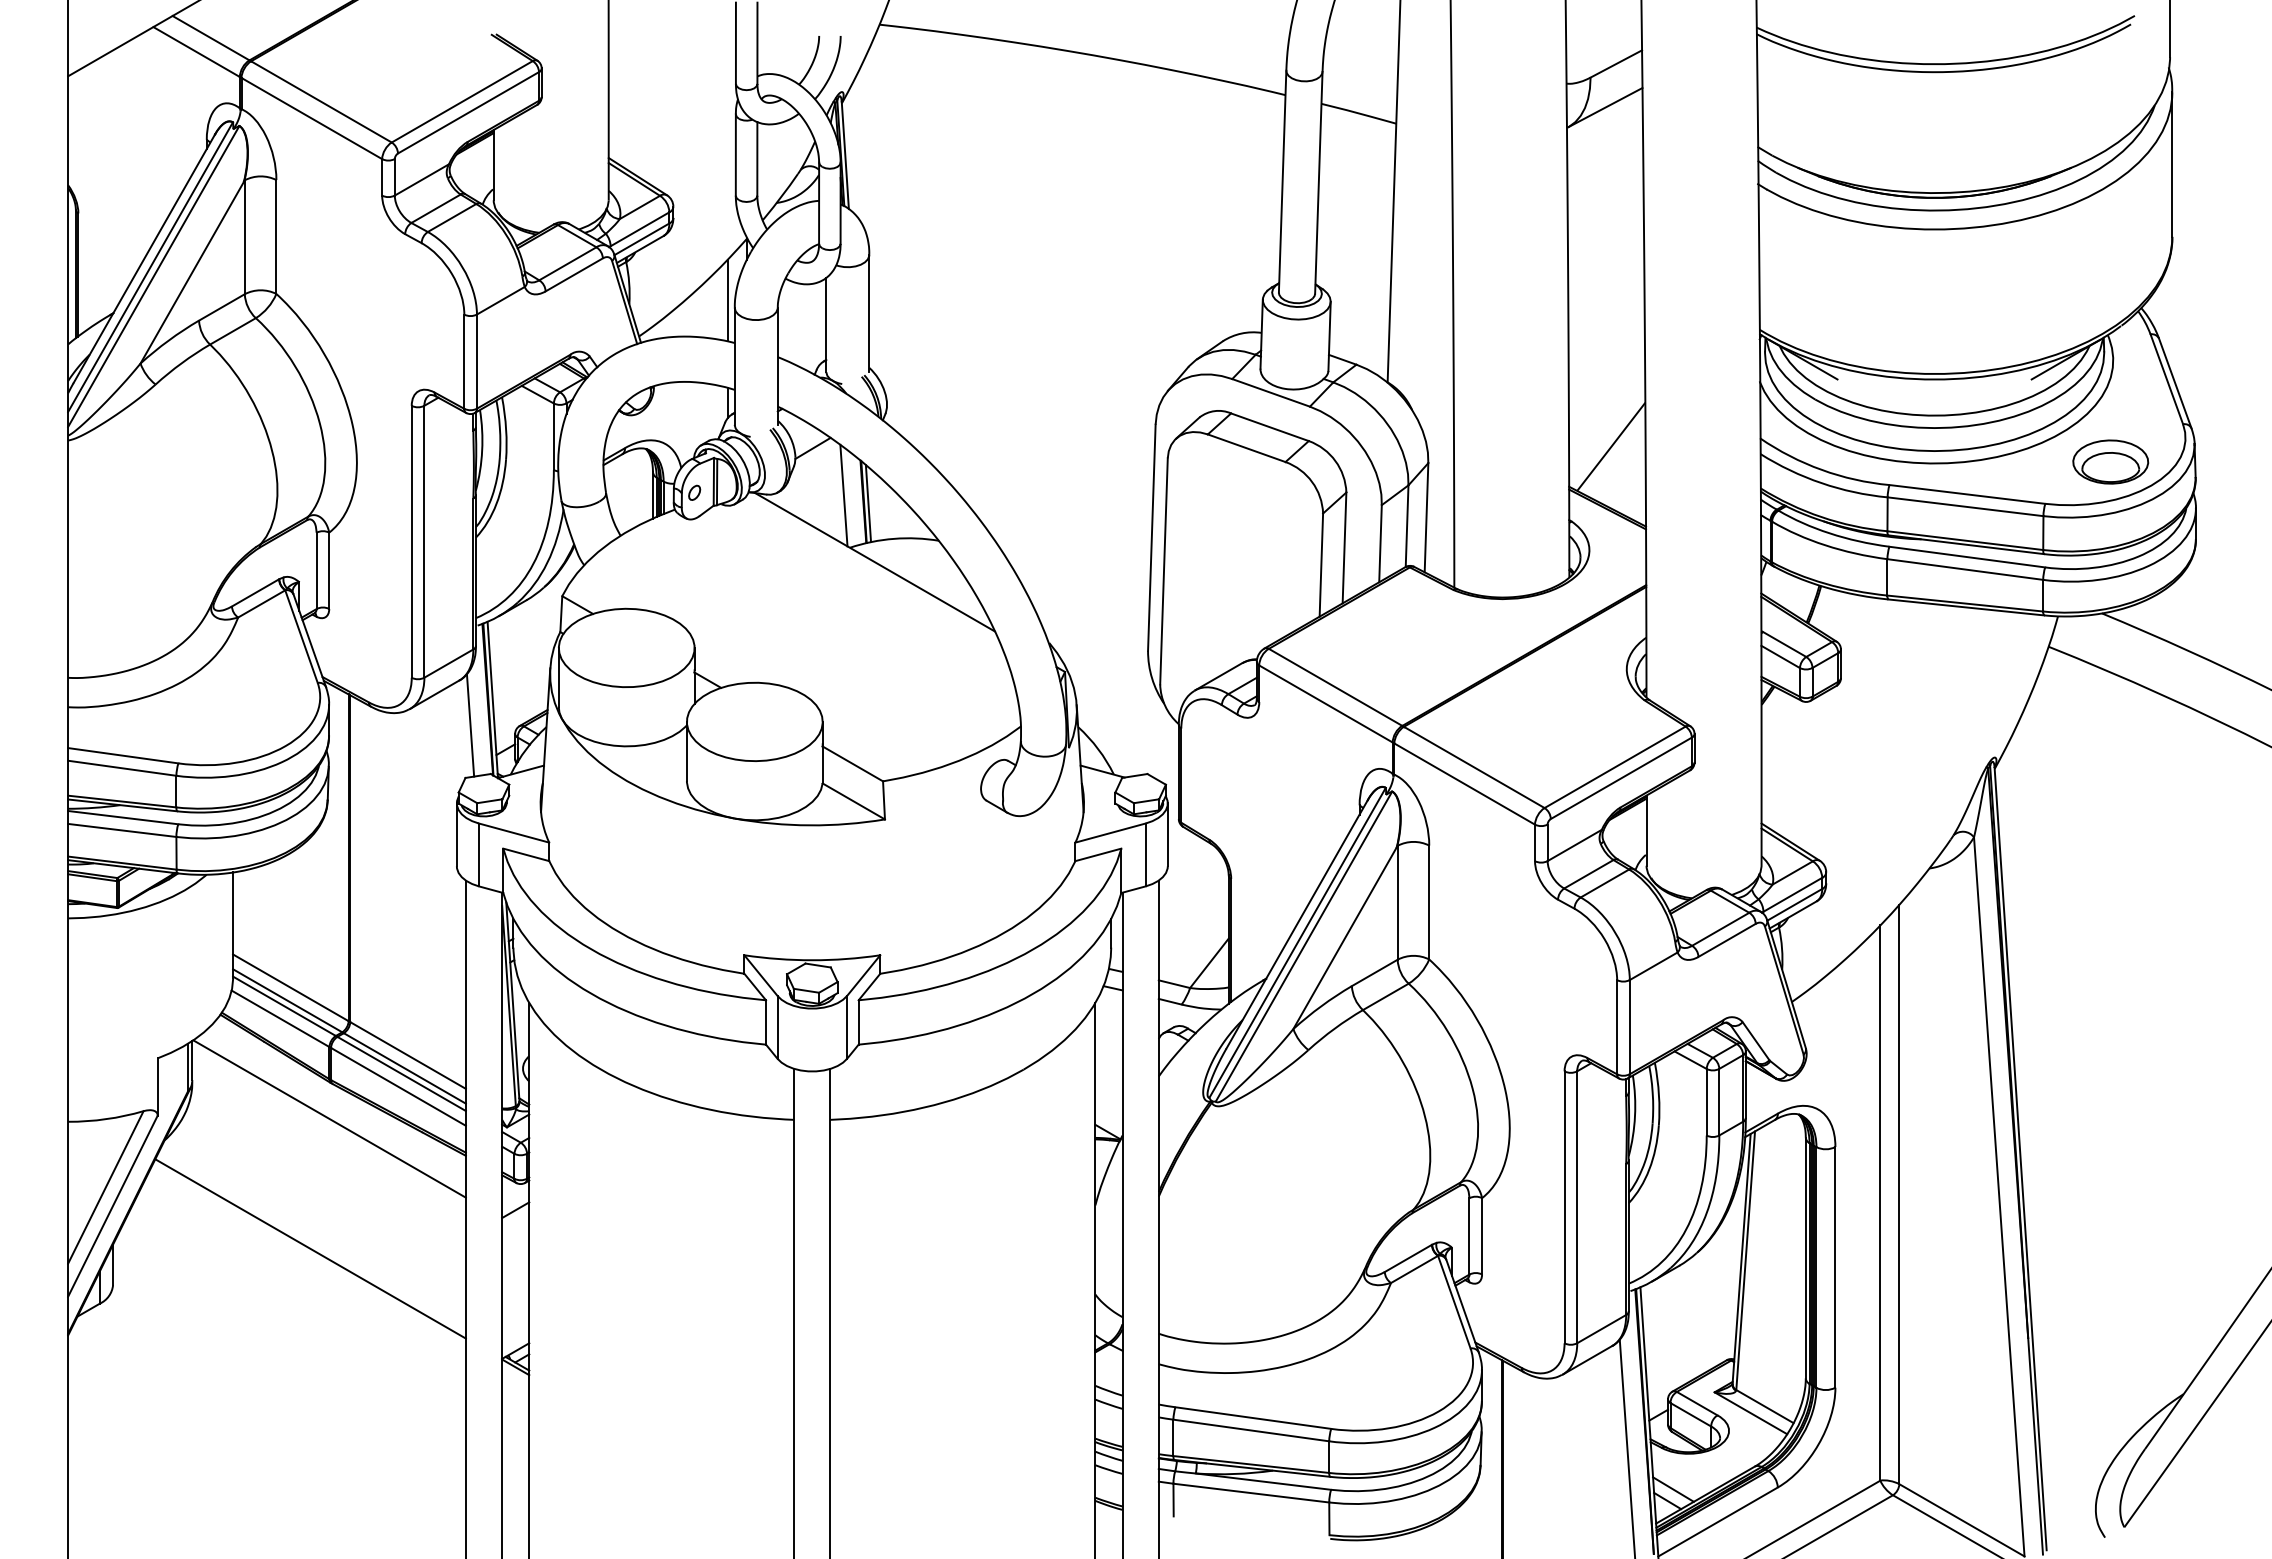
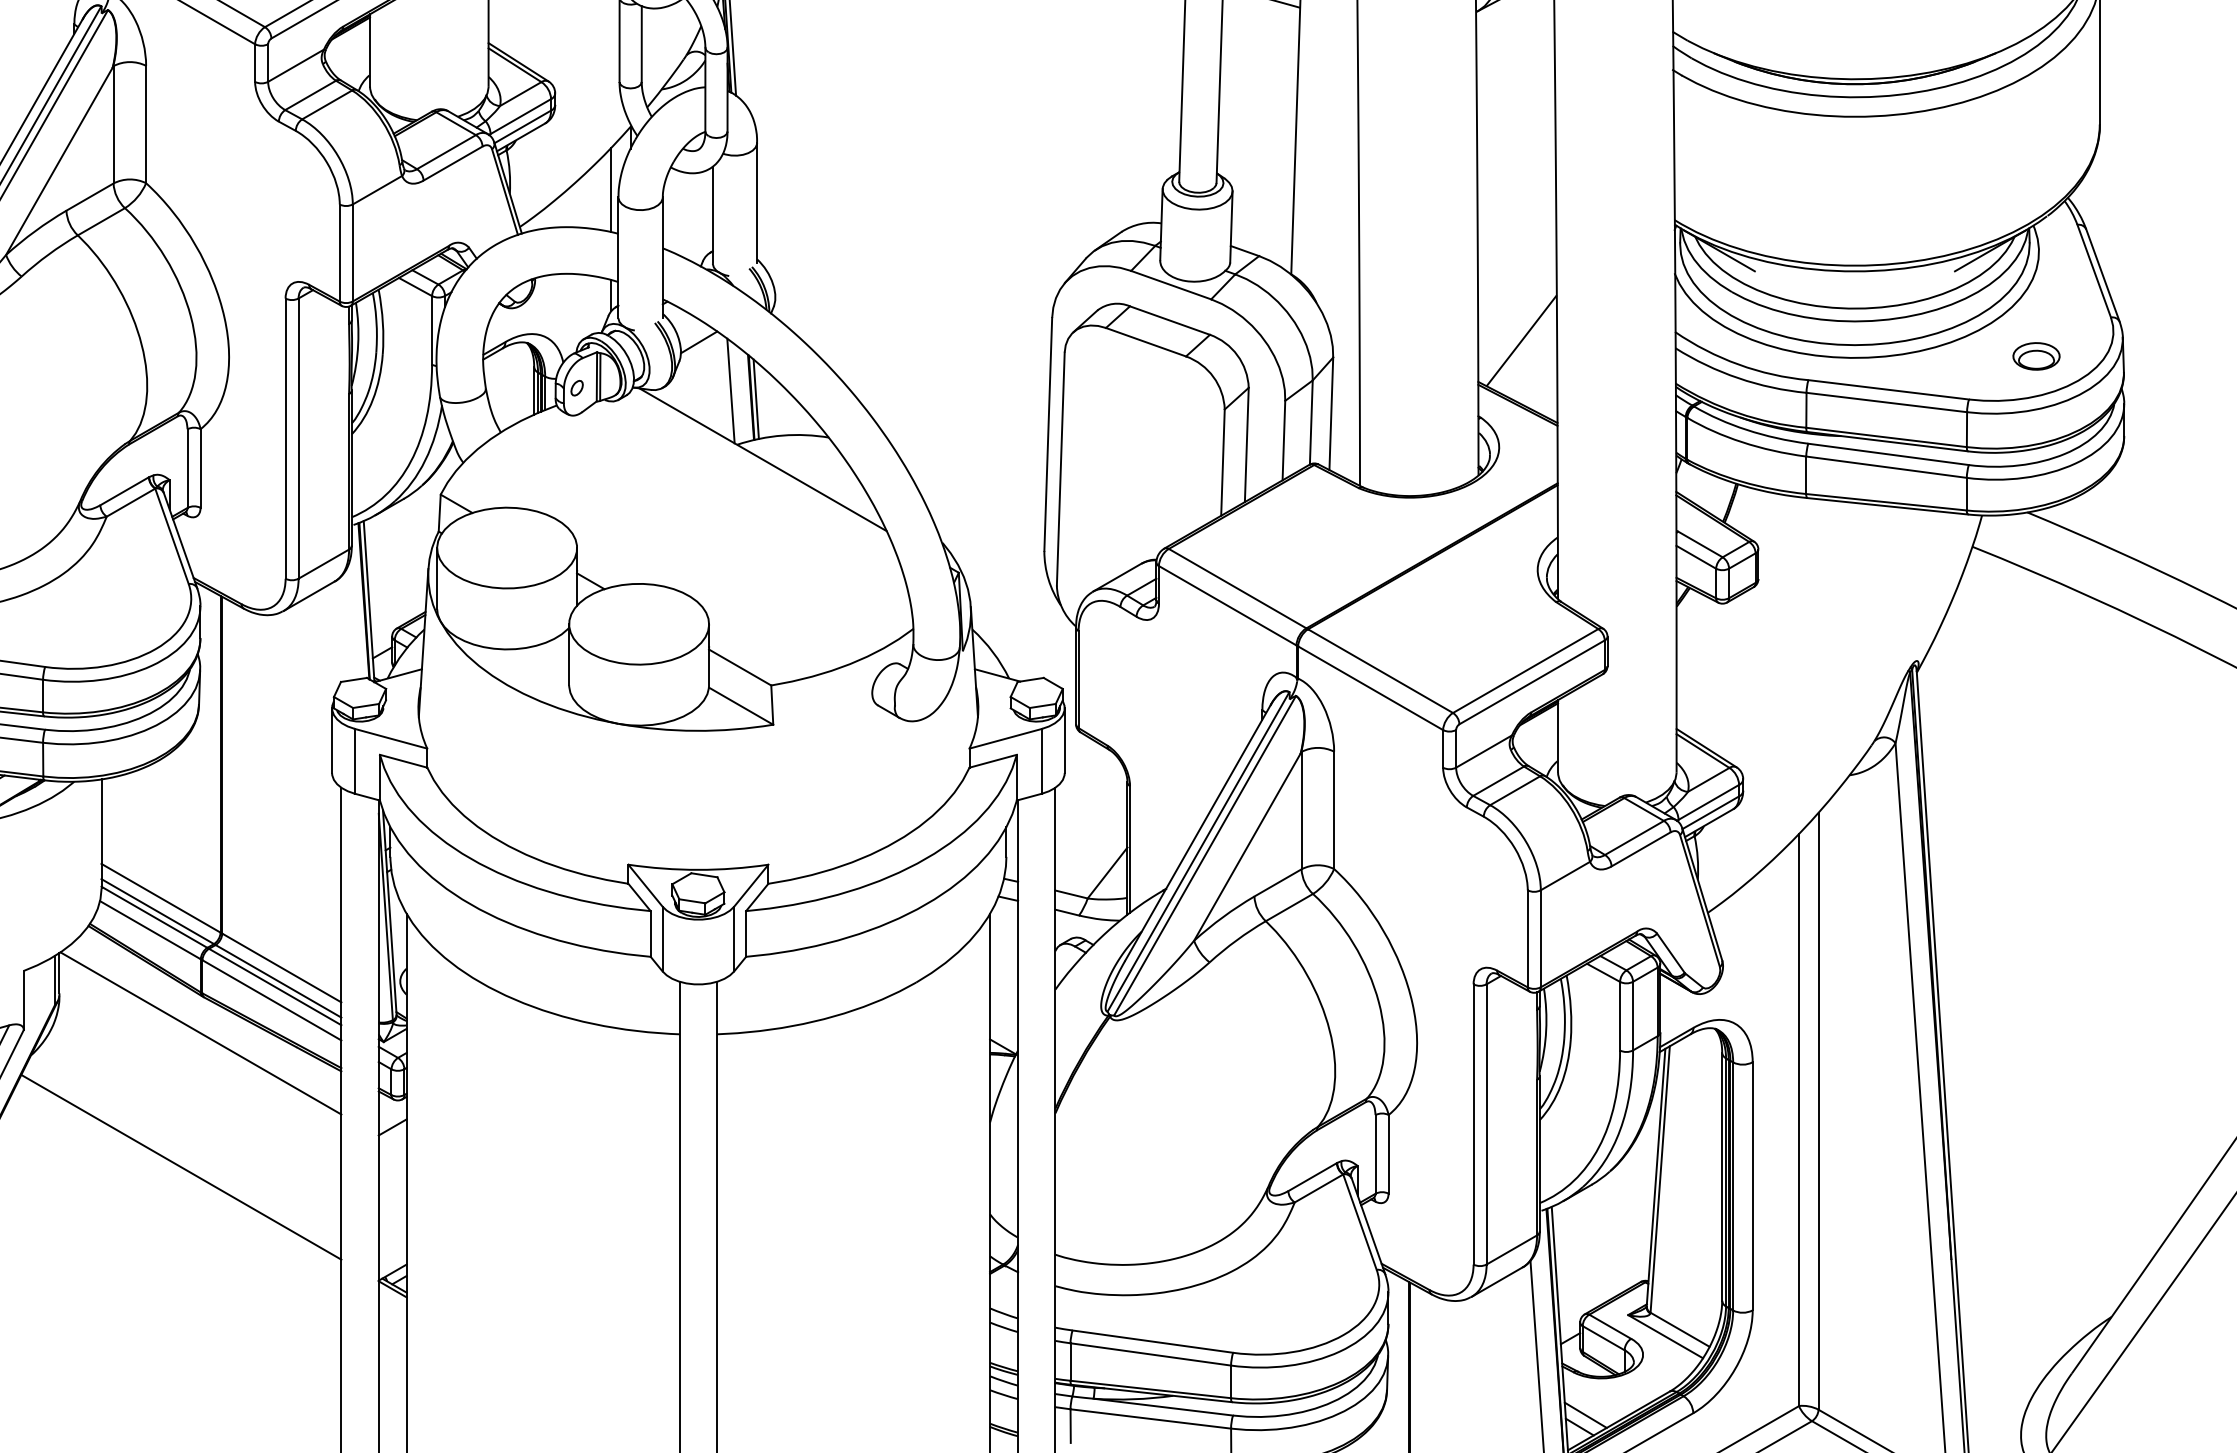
part: (2110, 461) -> (2036, 355), size x0.6
line: (470, 725) -> (346, 627), removed

